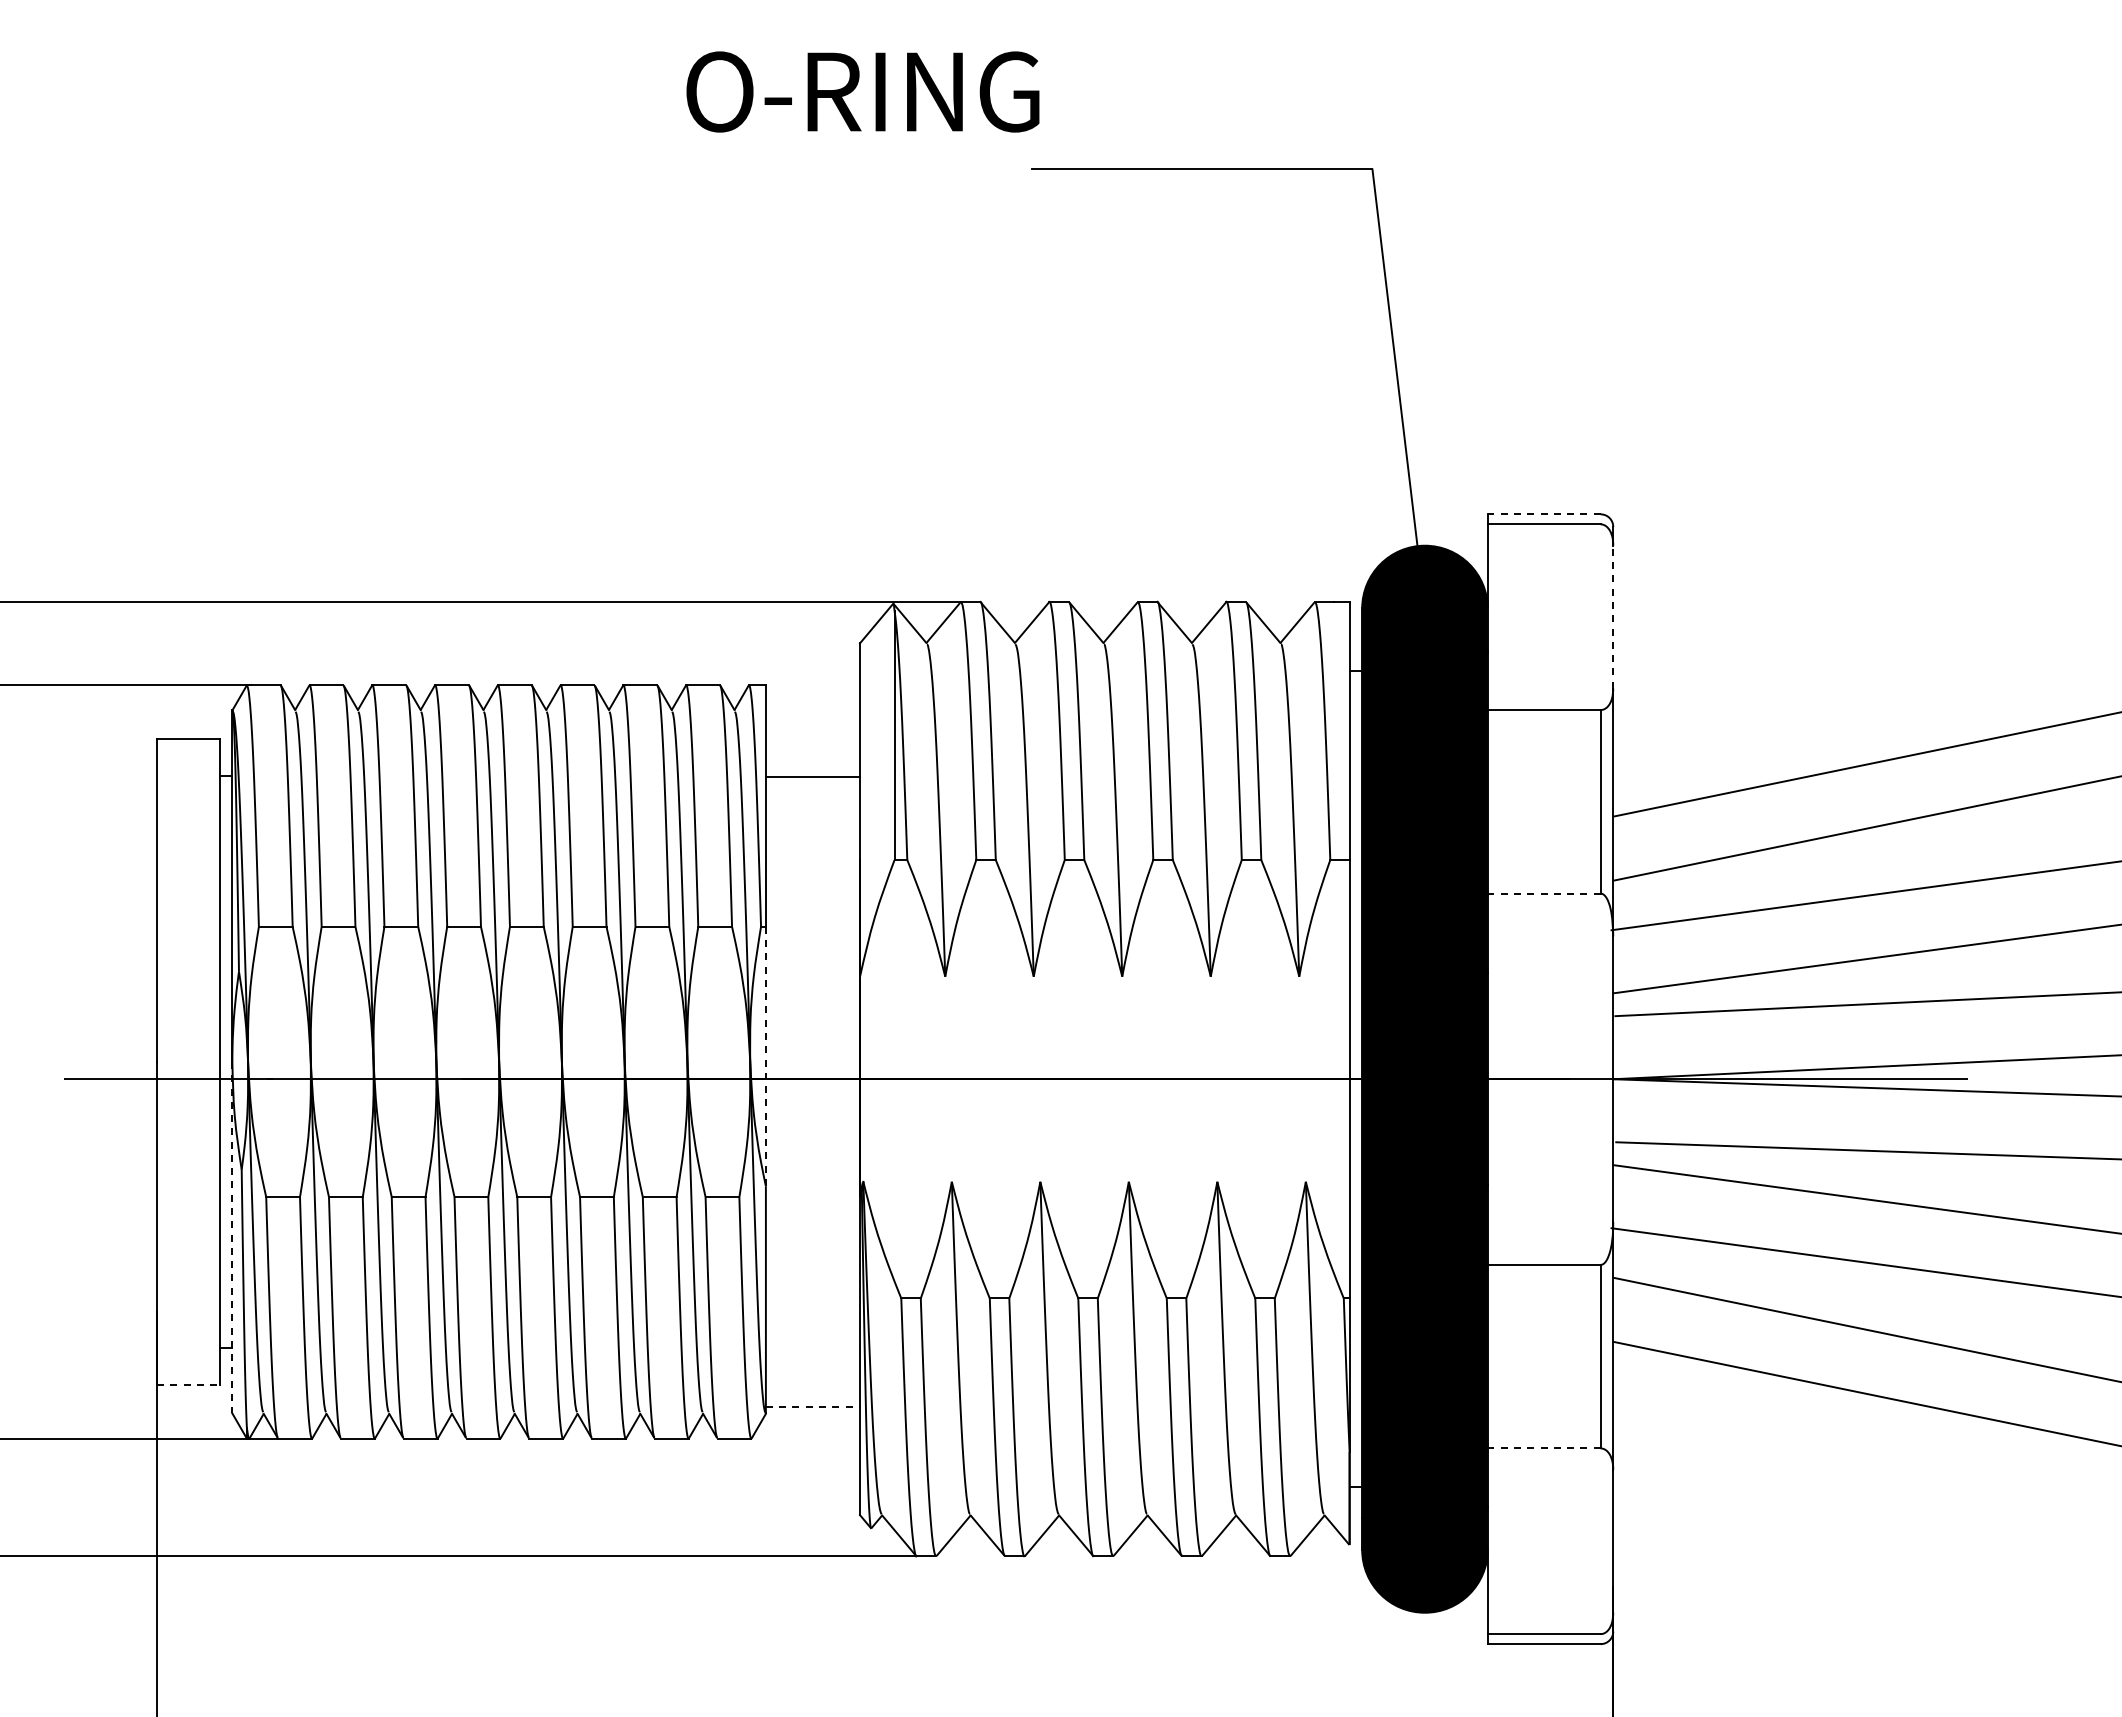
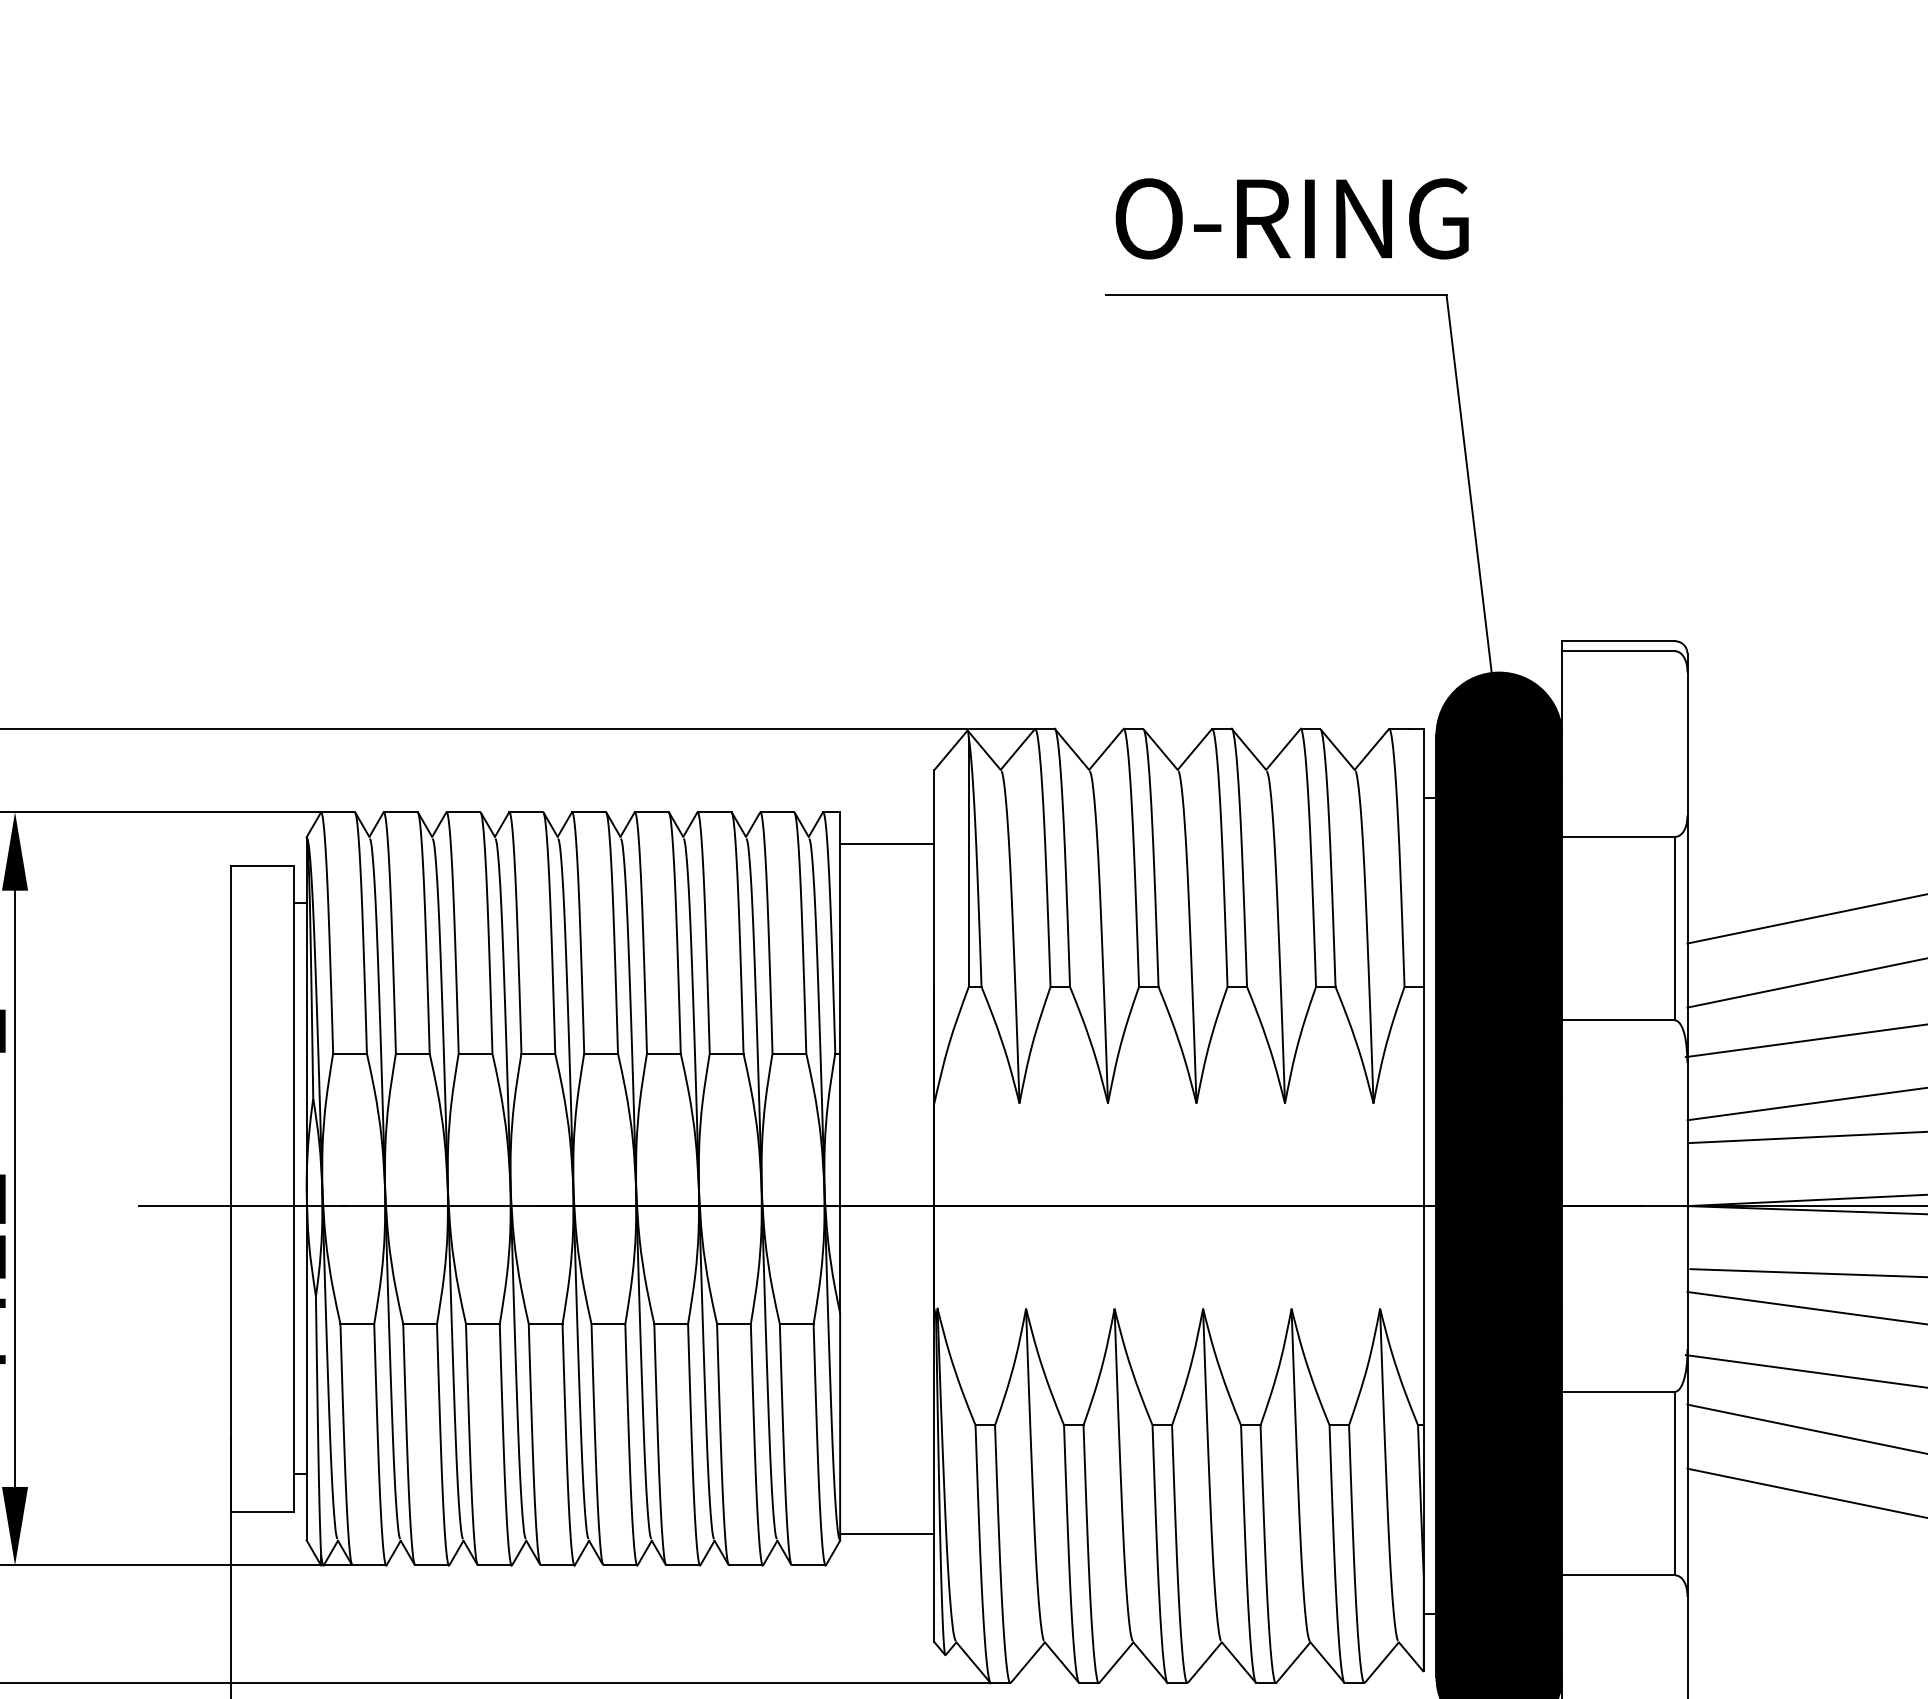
text: (862, 91) -> (1291, 218), moved
line: (1543, 514) -> (1617, 641), dashed -> solid
line: (1613, 616) -> (1687, 743), dashed -> solid
line: (812, 776) -> (886, 843), moved
line: (1543, 893) -> (1617, 1020), dashed -> solid
line: (765, 1056) -> (839, 1183), dashed -> solid
line: (232, 1237) -> (306, 1364), dashed -> solid
line: (188, 1385) -> (262, 1512), dashed -> solid
line: (813, 1407) -> (887, 1534), dashed -> solid
line: (1543, 1448) -> (1617, 1575), dashed -> solid

